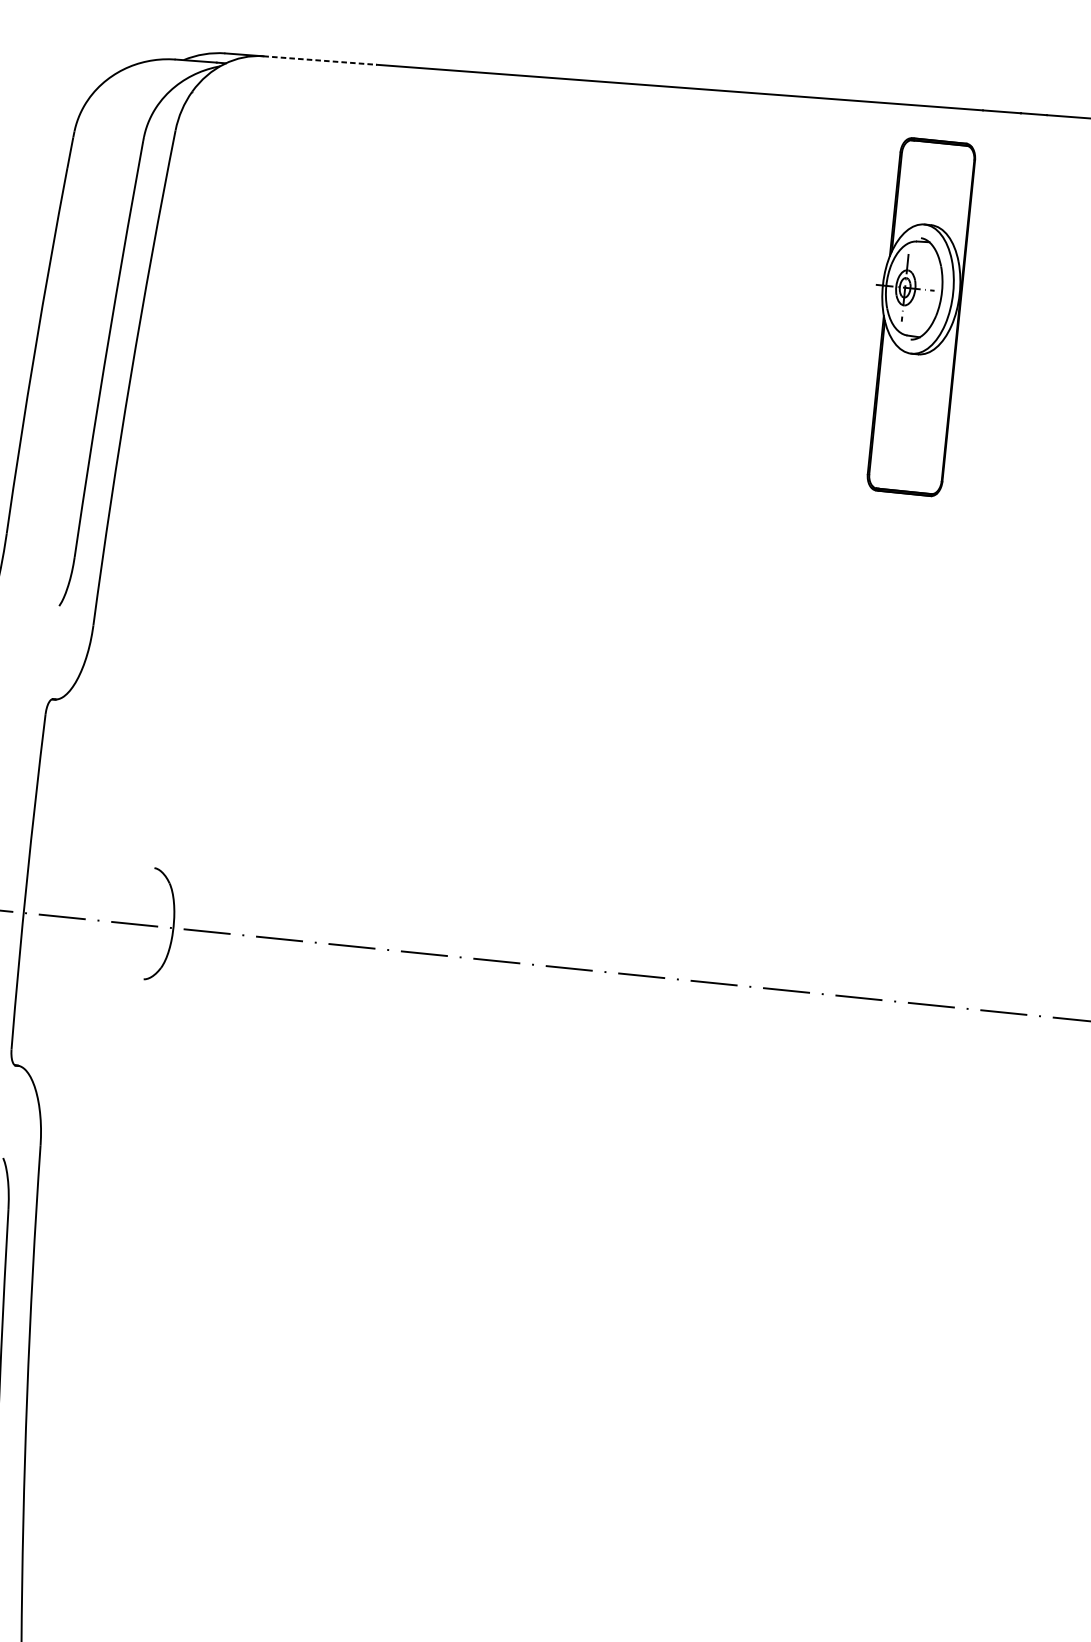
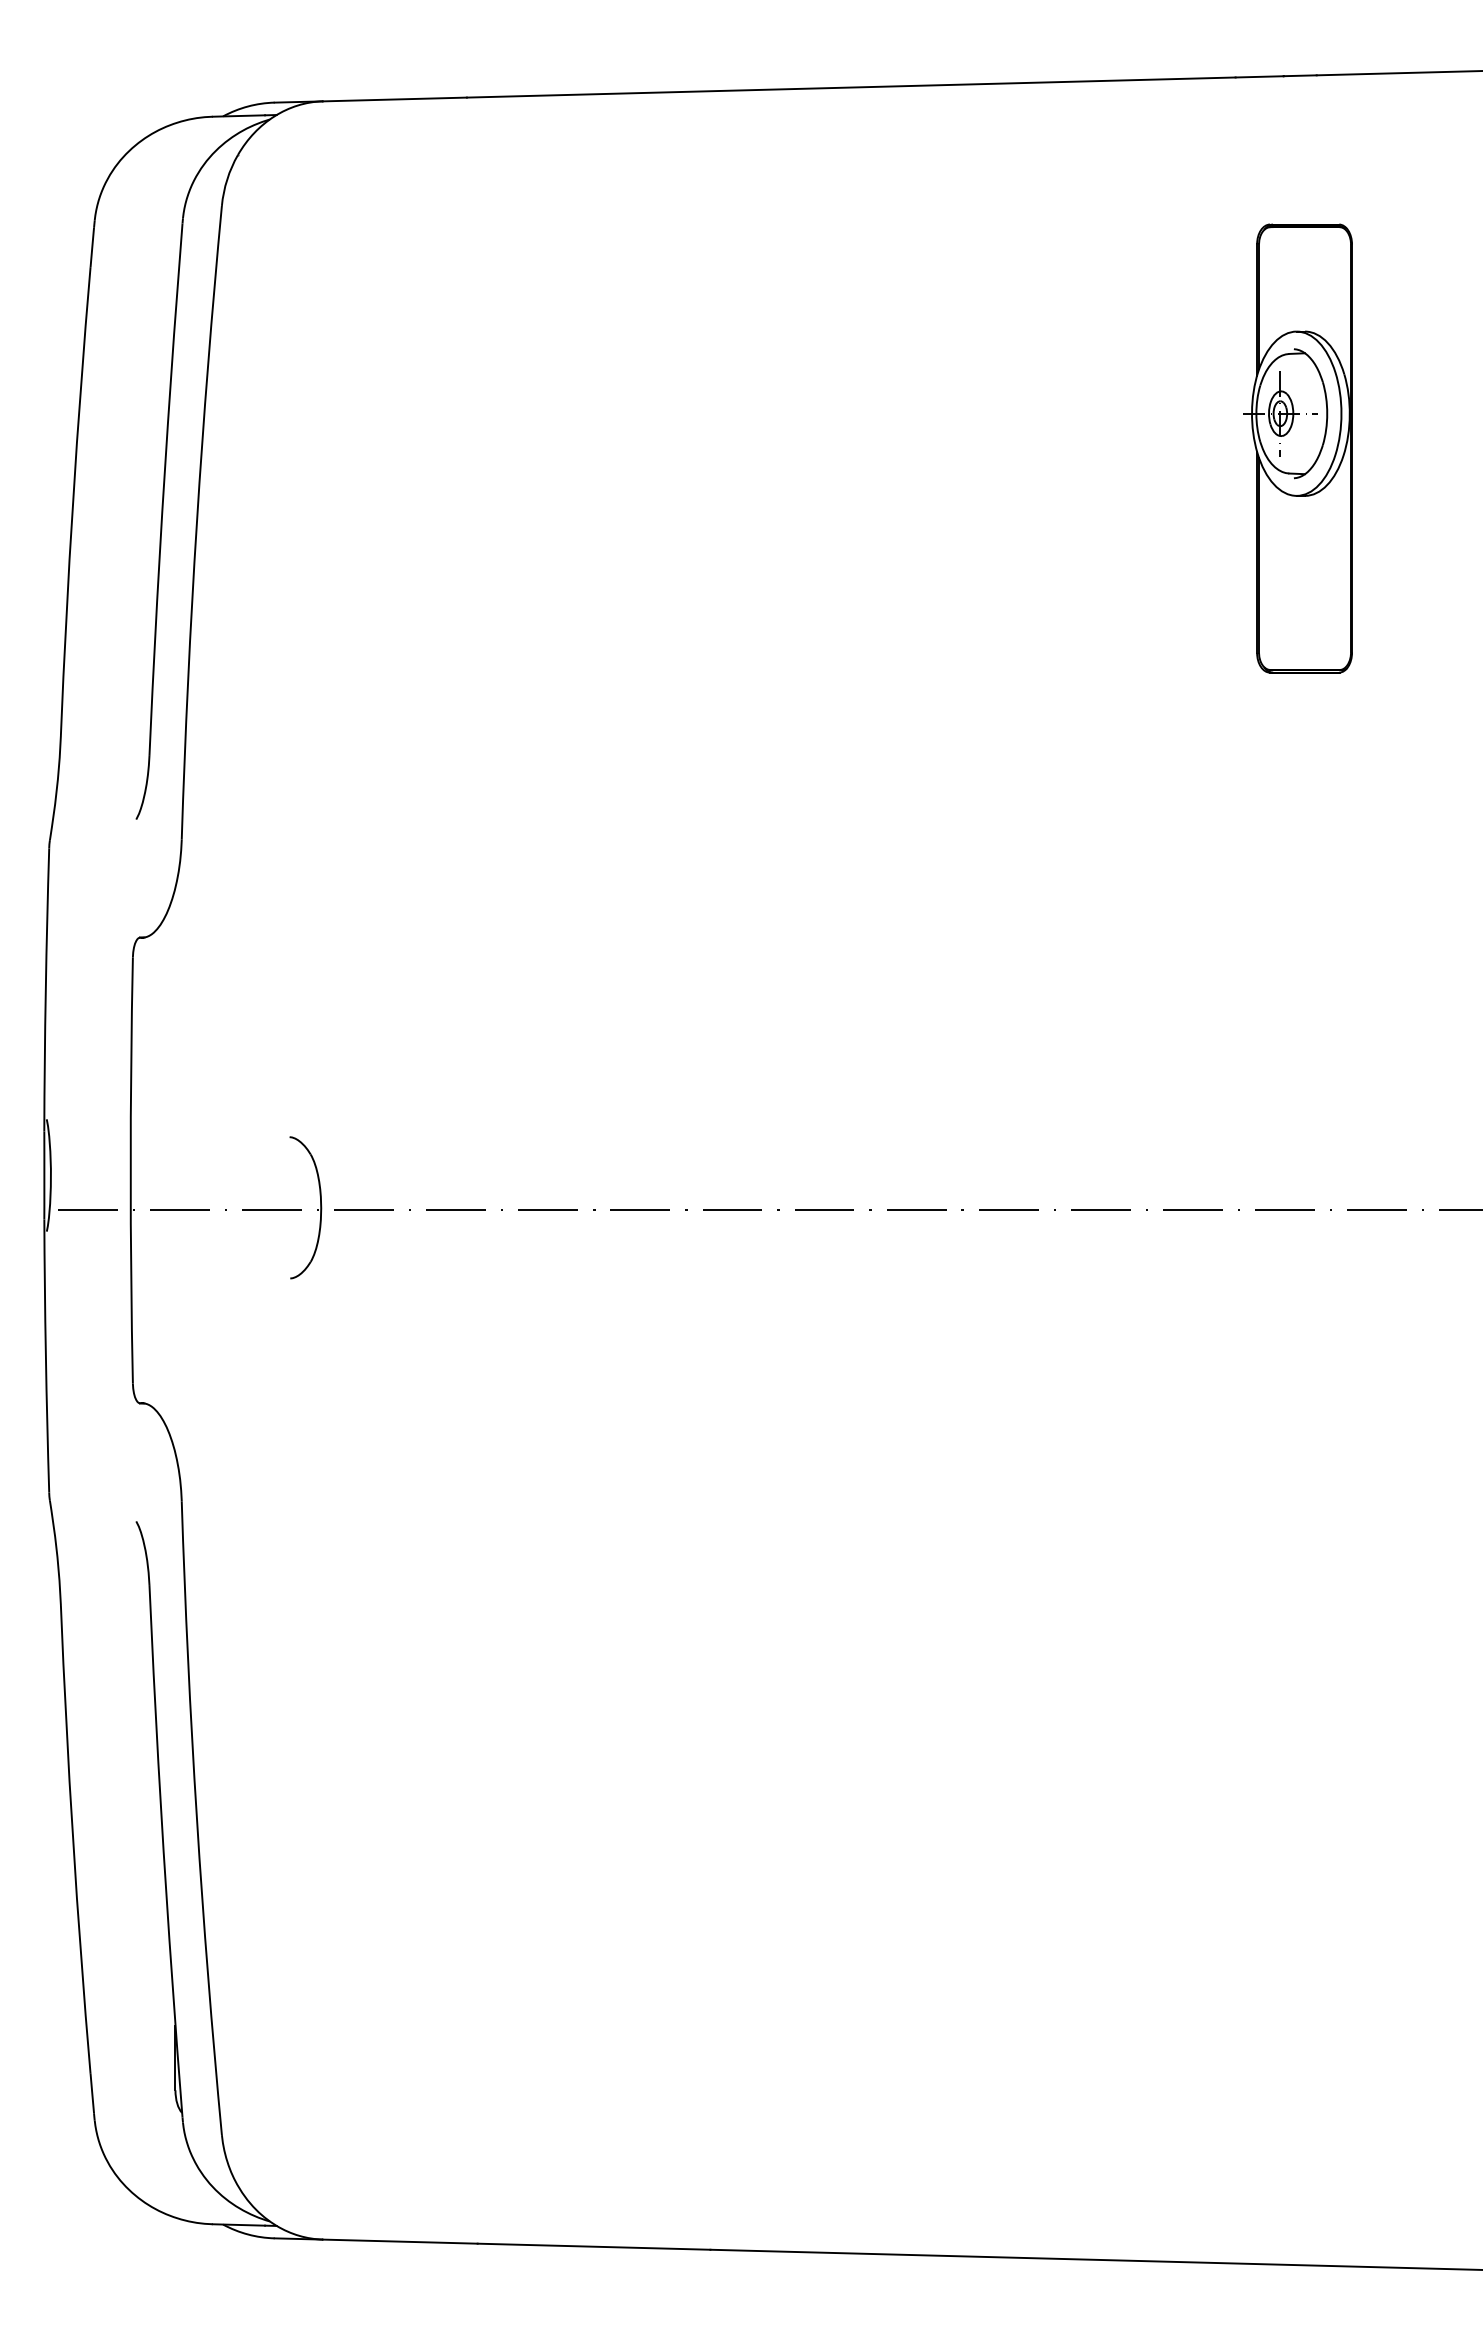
line: (320, 60) -> (395, 99), dashed -> solid
part: (915, 316) -> (1297, 448), moved

